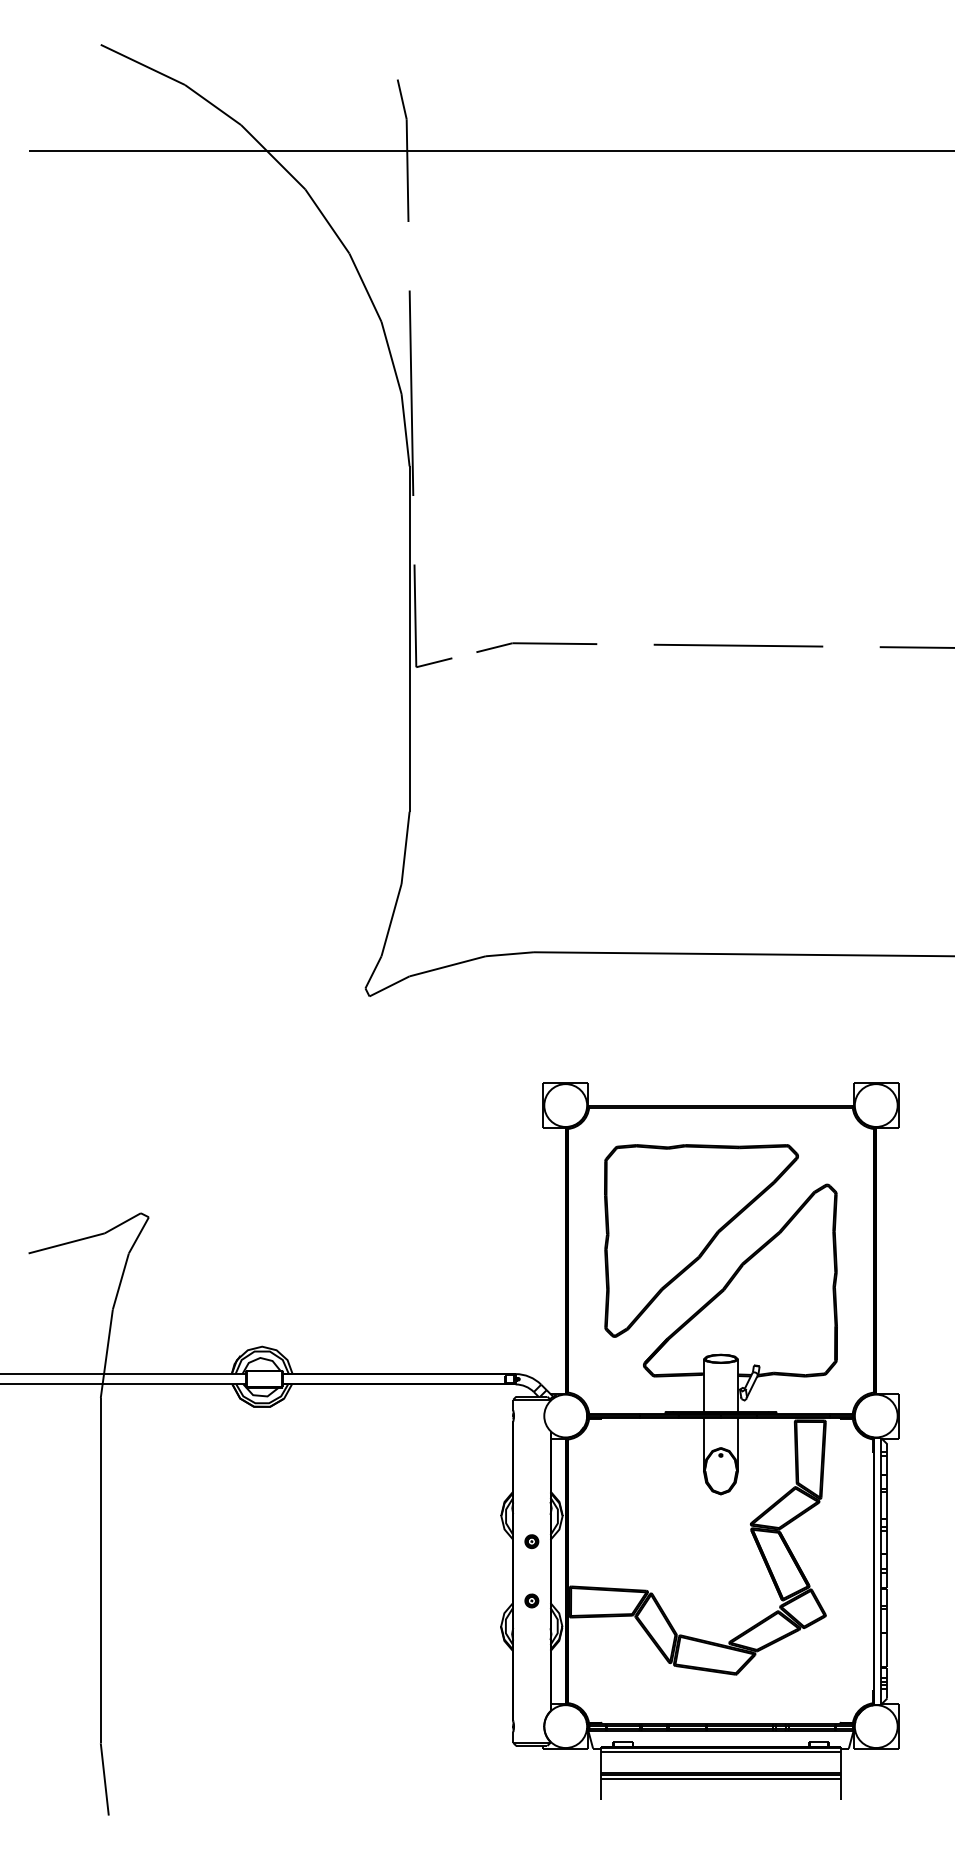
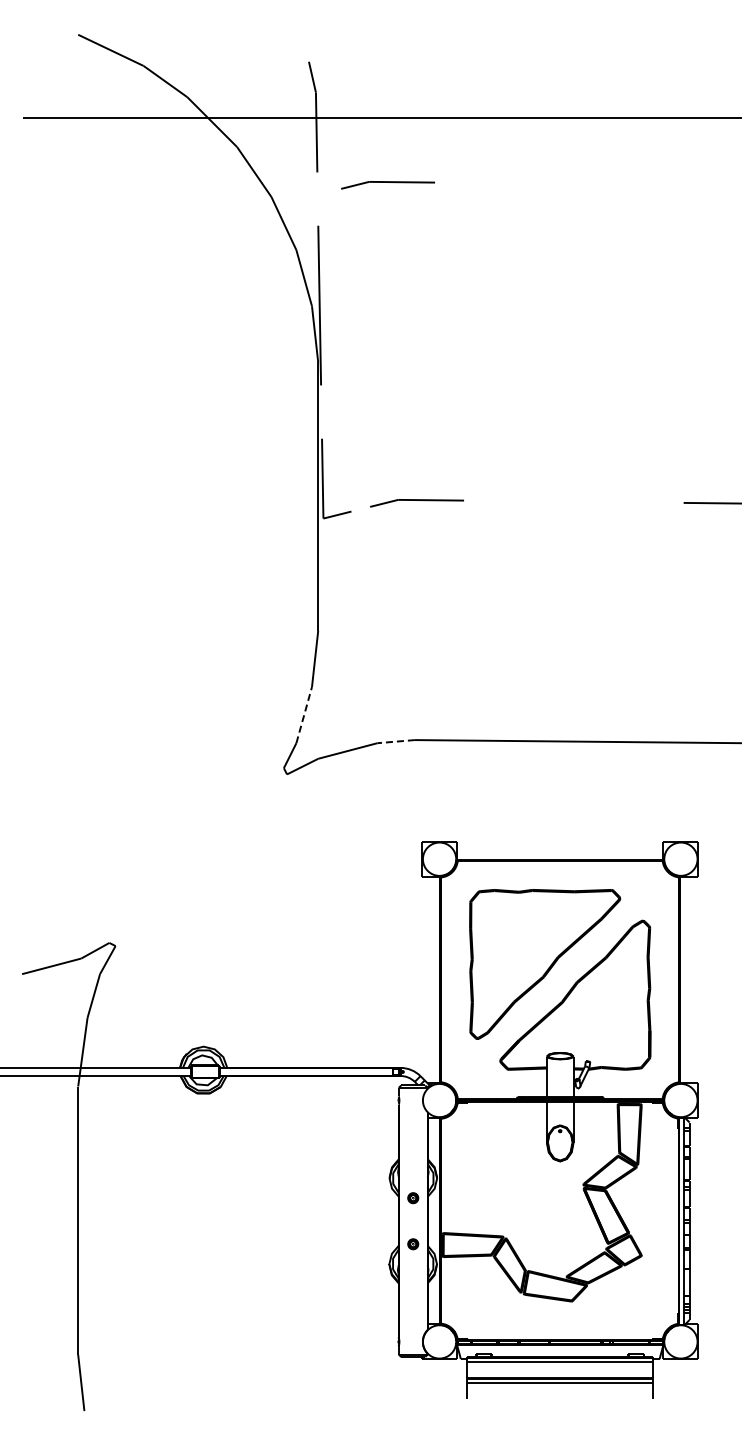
part: (498, 238) -> (387, 185), added
line: (738, 645) -> (573, 501), removed
line: (391, 919) -> (304, 714), solid -> dashed
line: (510, 954) -> (396, 741), solid -> dashed

